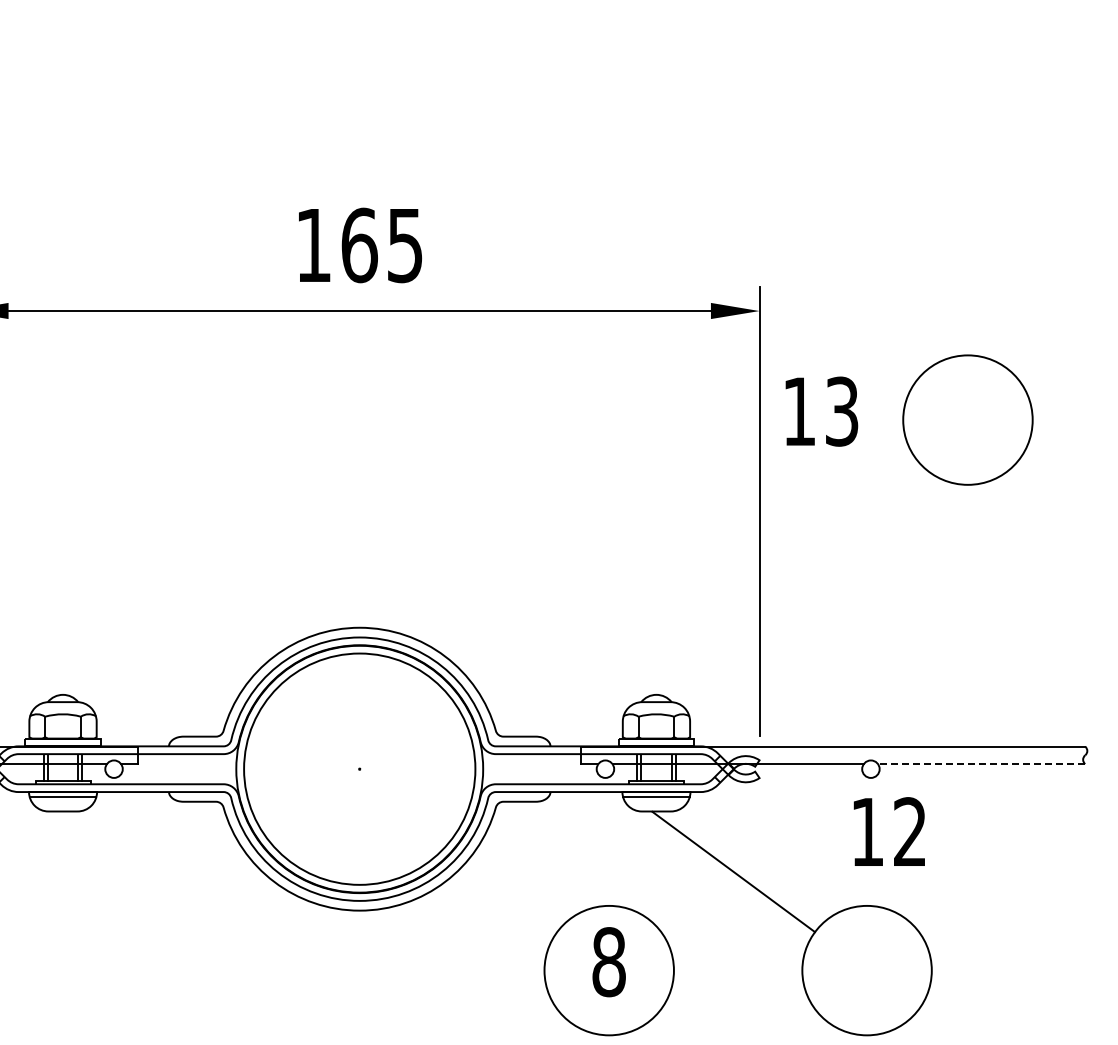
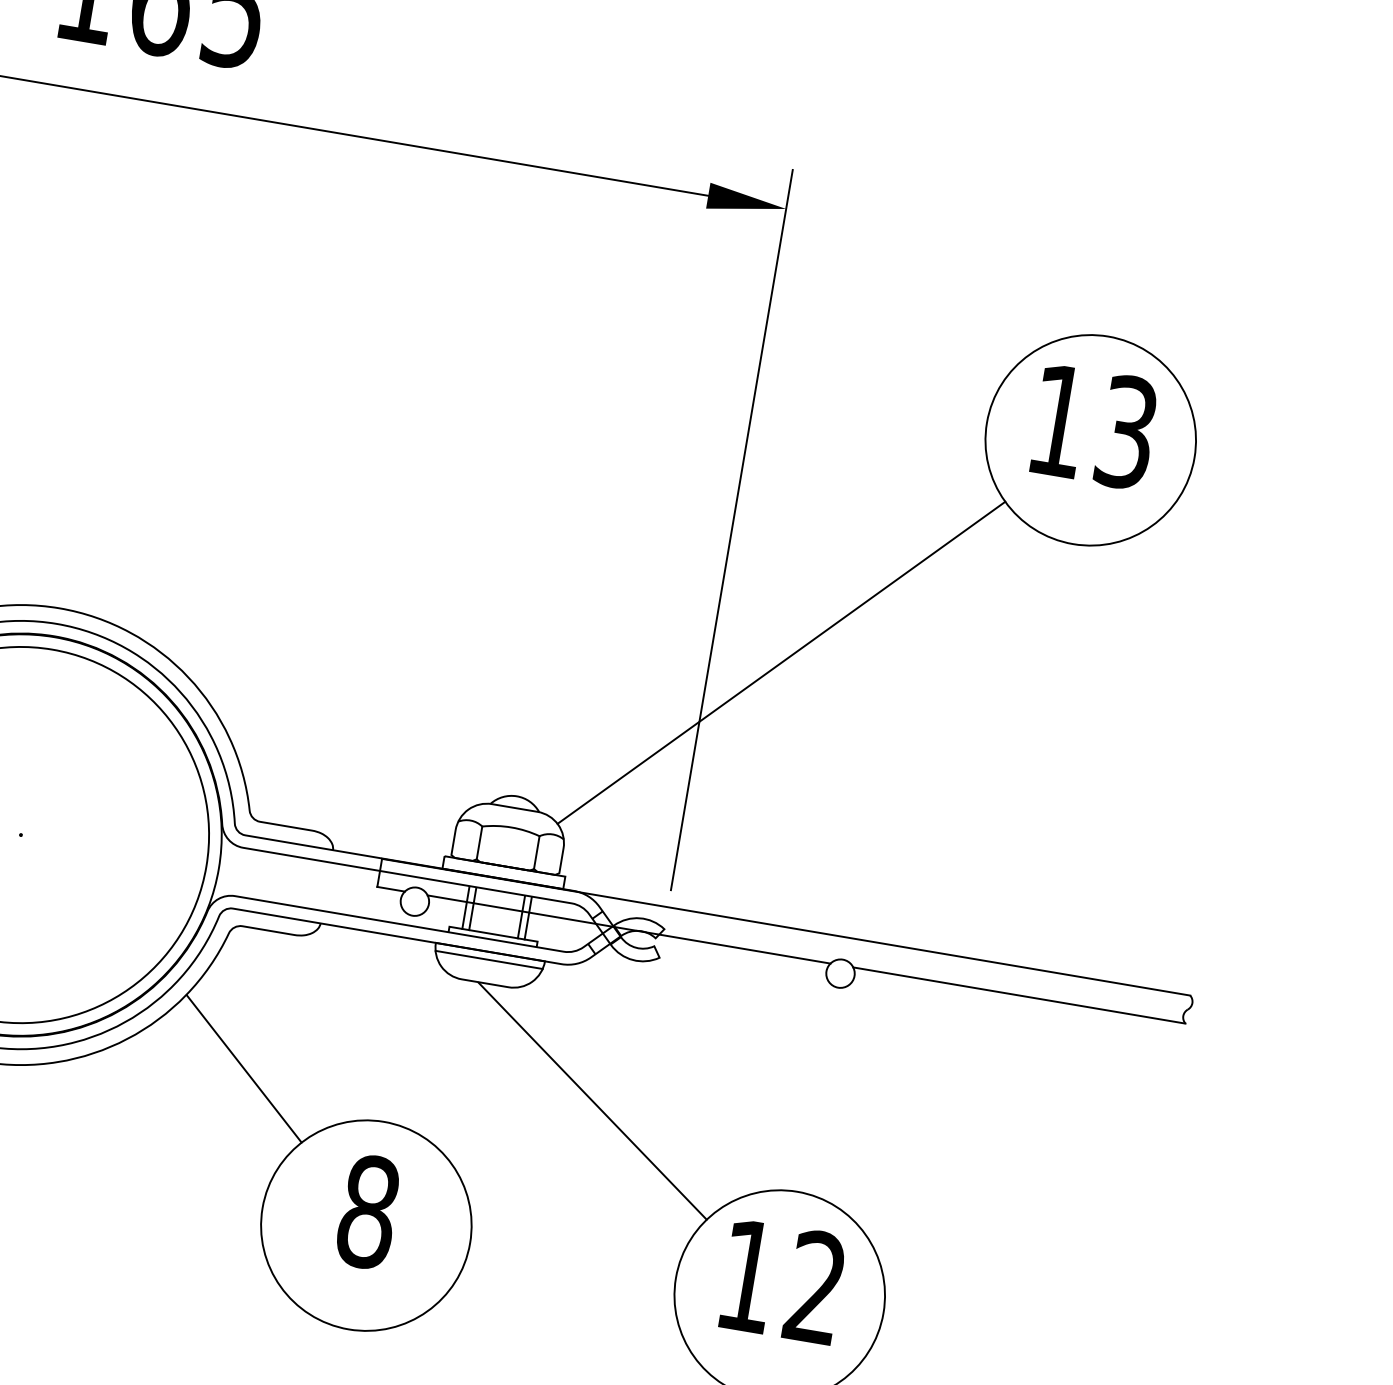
text: (821, 411) -> (1093, 426), moved
line: (802, 586) -> (780, 662), added
line: (981, 764) -> (1019, 996), dashed -> solid
text: (888, 831) -> (781, 1280), moved
line: (518, 887) -> (243, 1067), added

